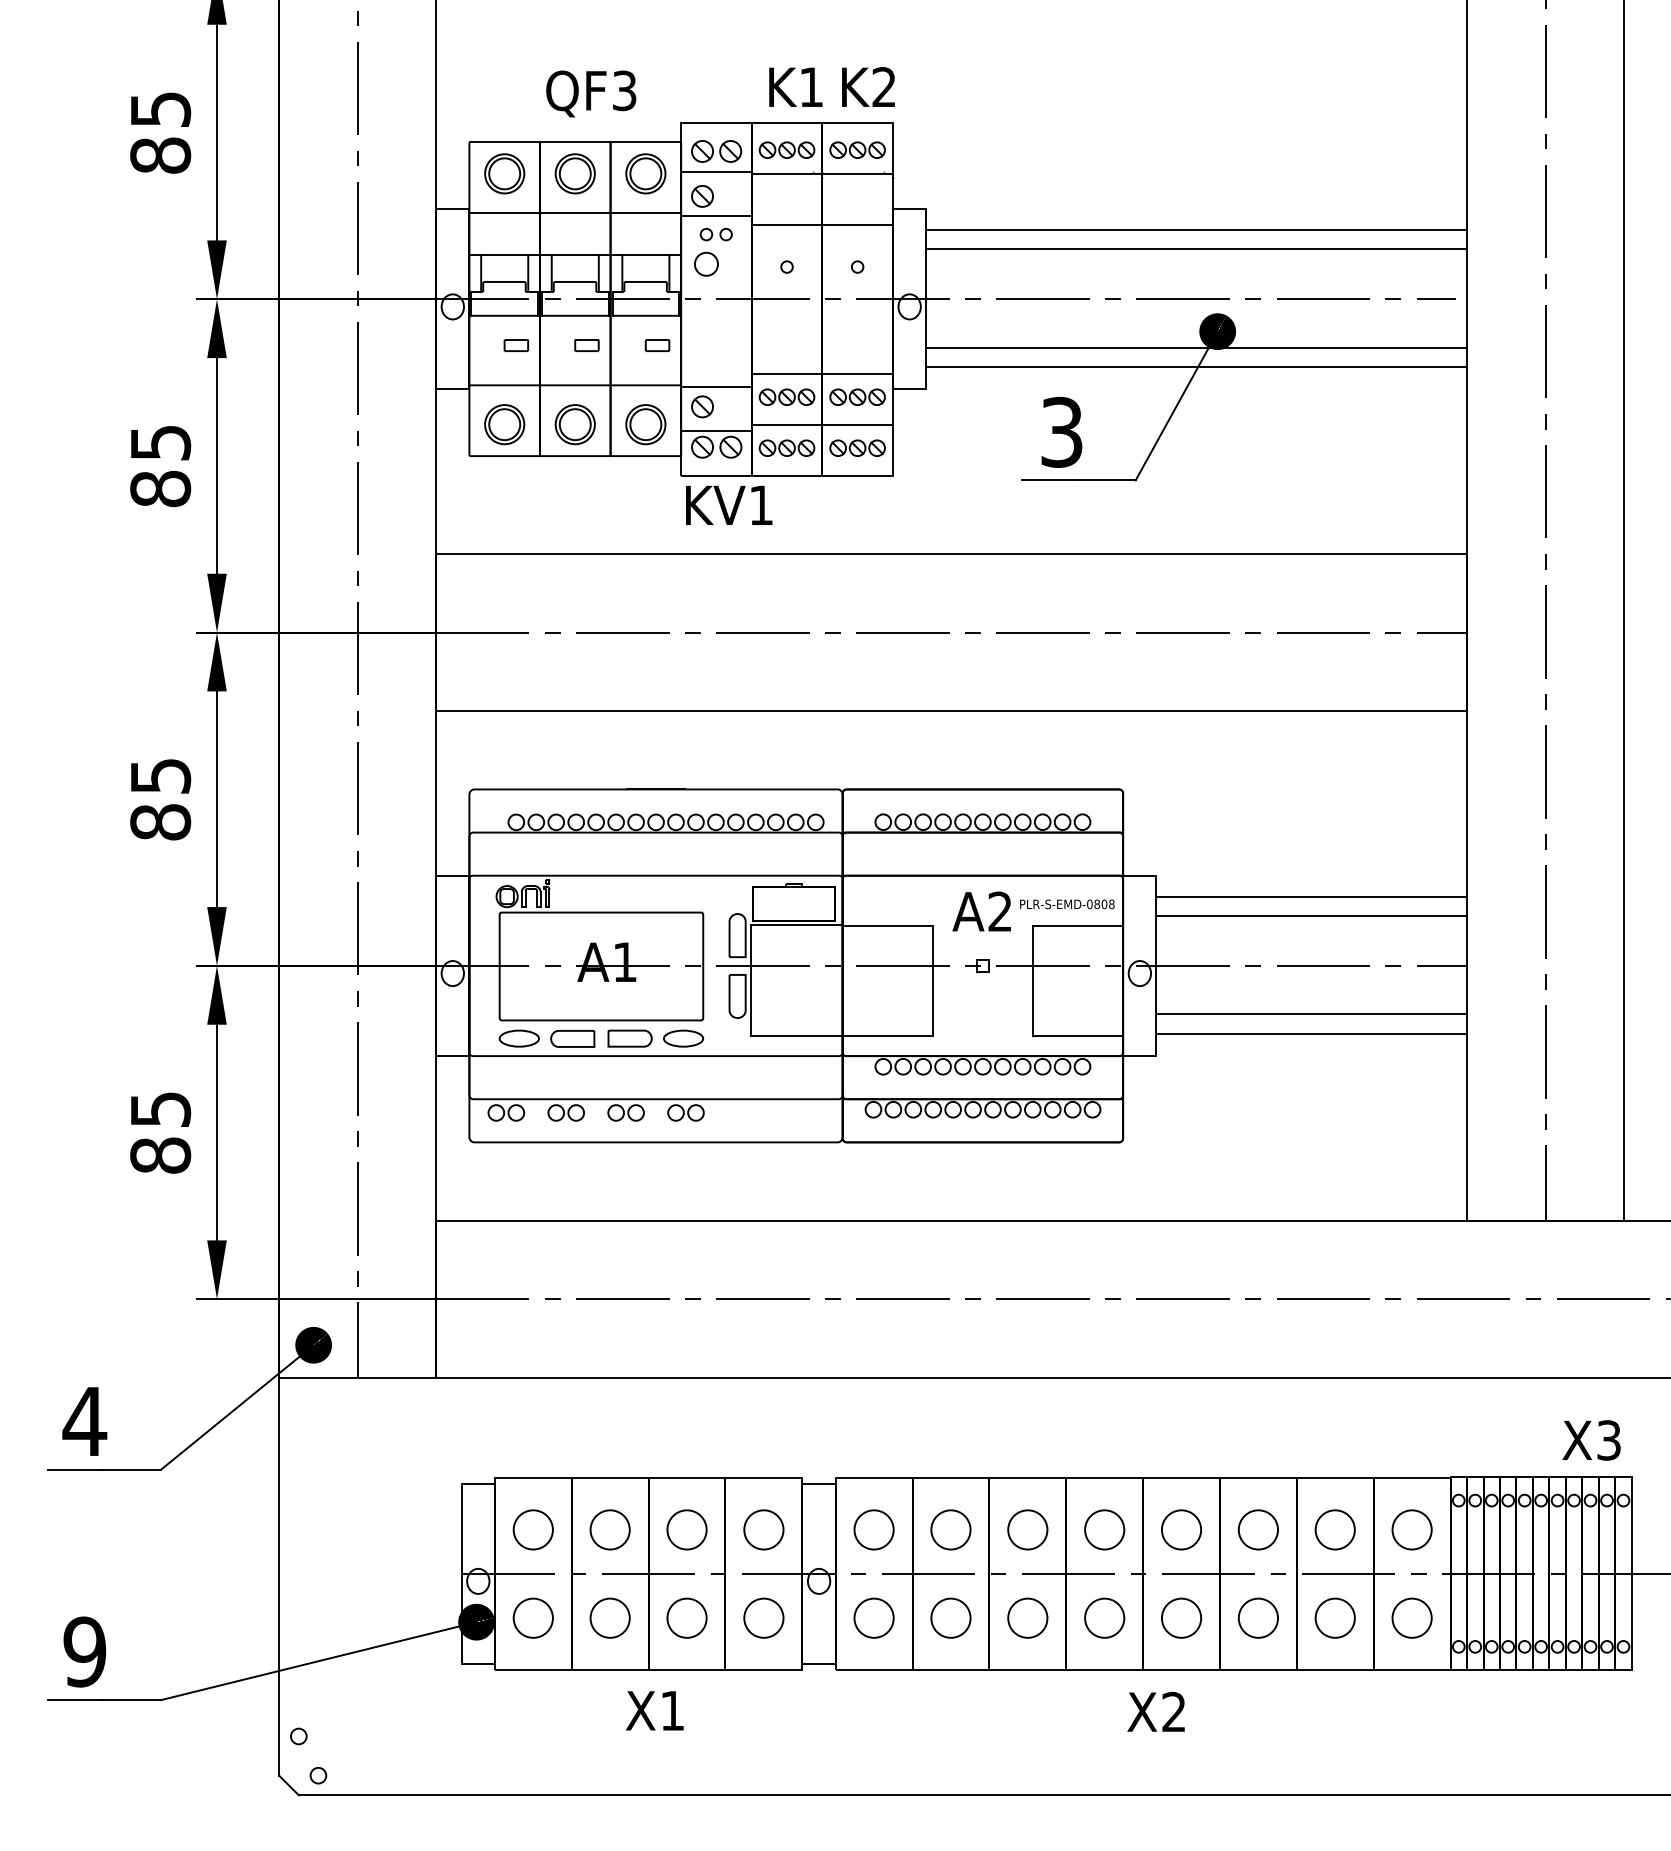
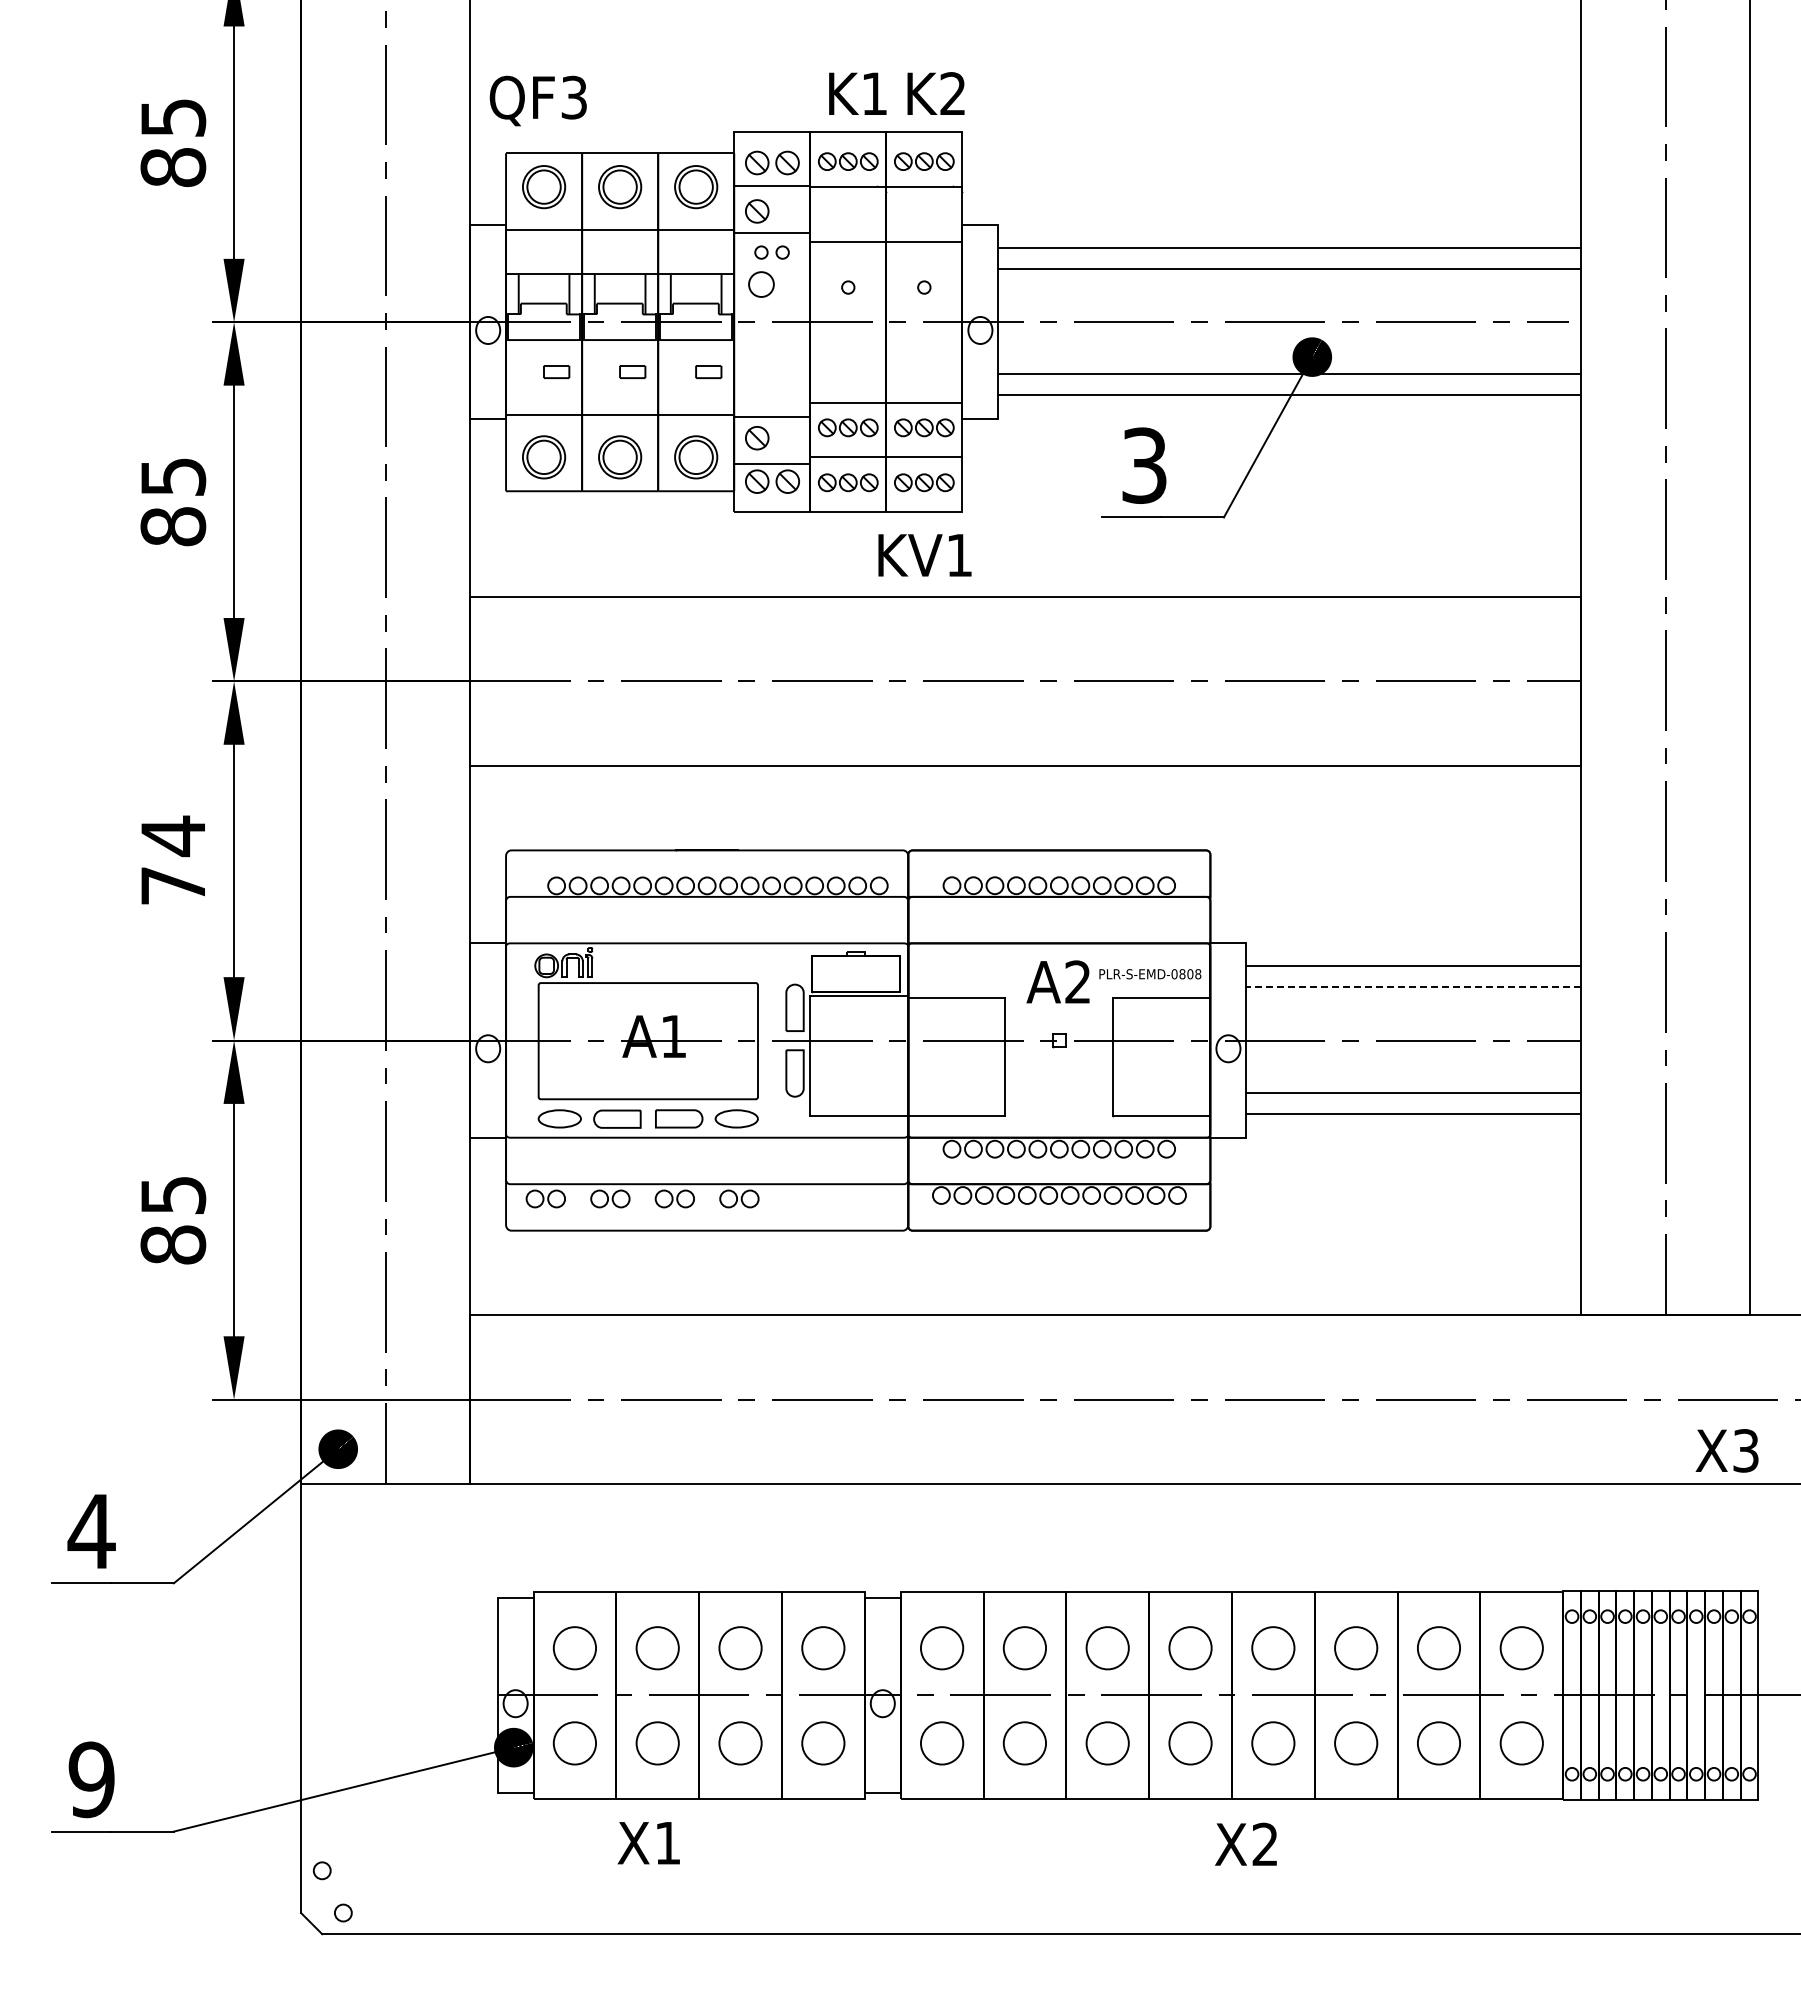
text: (590, 93) -> (537, 100), moved
text: (728, 505) -> (924, 555), moved
text: (160, 798) -> (173, 860), 85 -> 74
line: (1311, 915) -> (1413, 986), solid -> dashed
text: (1590, 1440) -> (1726, 1450), moved
text: (654, 1711) -> (648, 1843), moved

